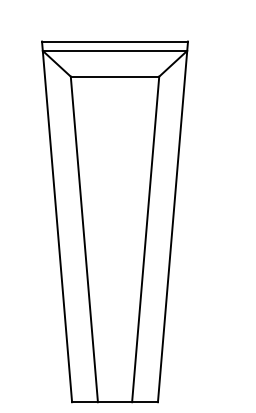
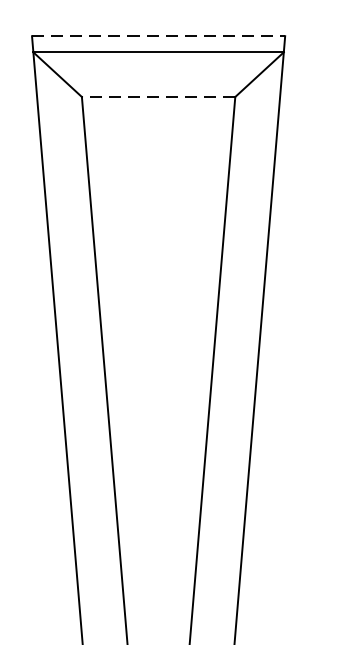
line: (115, 41) -> (159, 36), solid -> dashed
line: (114, 76) -> (157, 96), solid -> dashed

